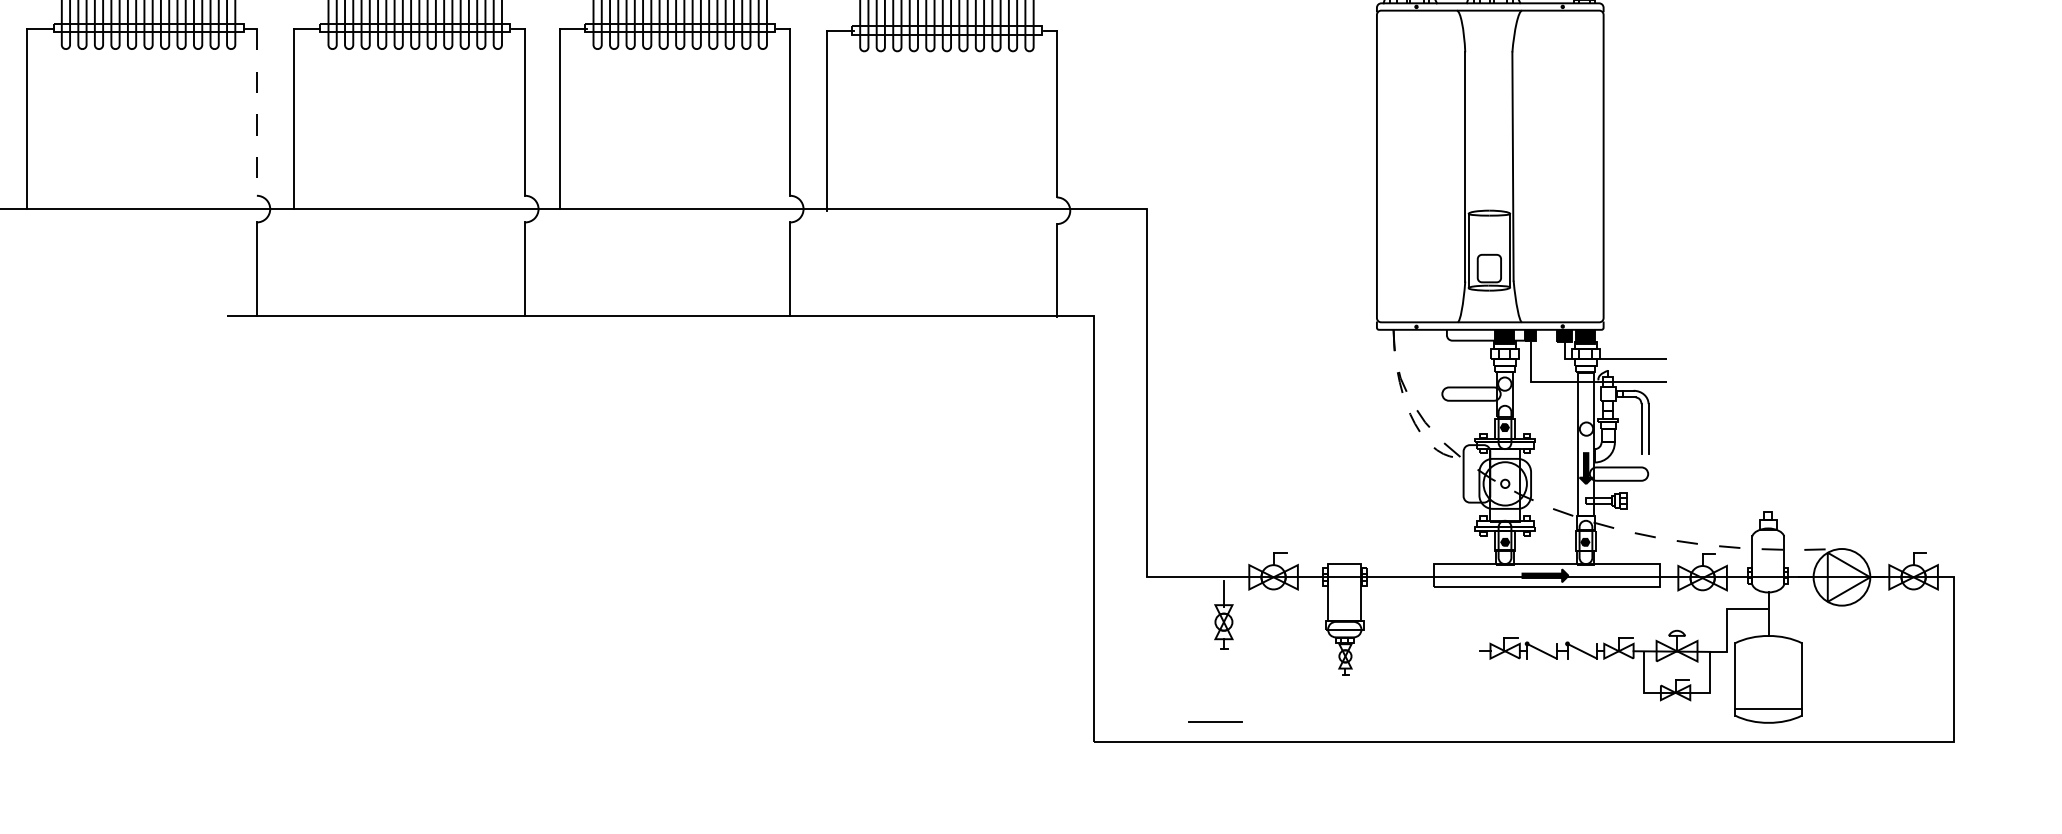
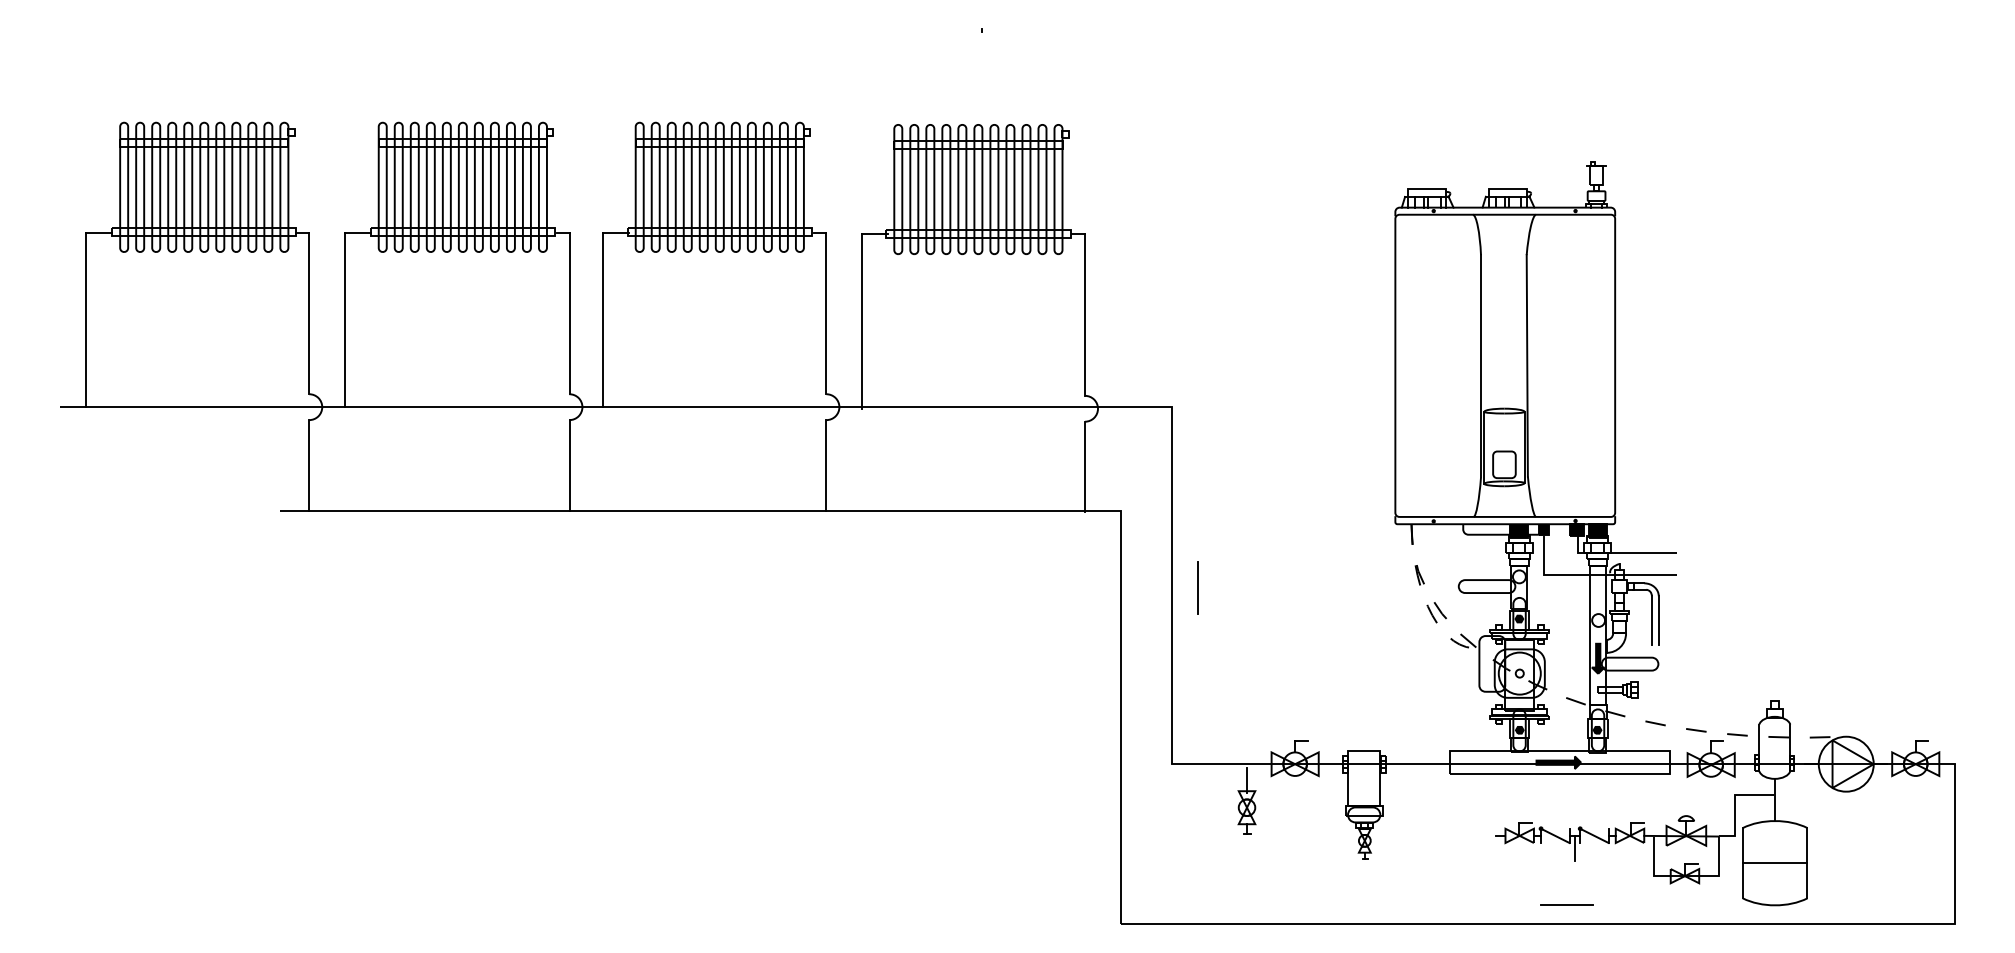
line: (257, 112) -> (309, 313), dashed -> solid
line: (1173, 396) -> (1198, 588), added
line: (1561, 663) -> (1574, 847), added
line: (1767, 709) -> (1774, 863), moved
line: (1215, 722) -> (1566, 904), moved

